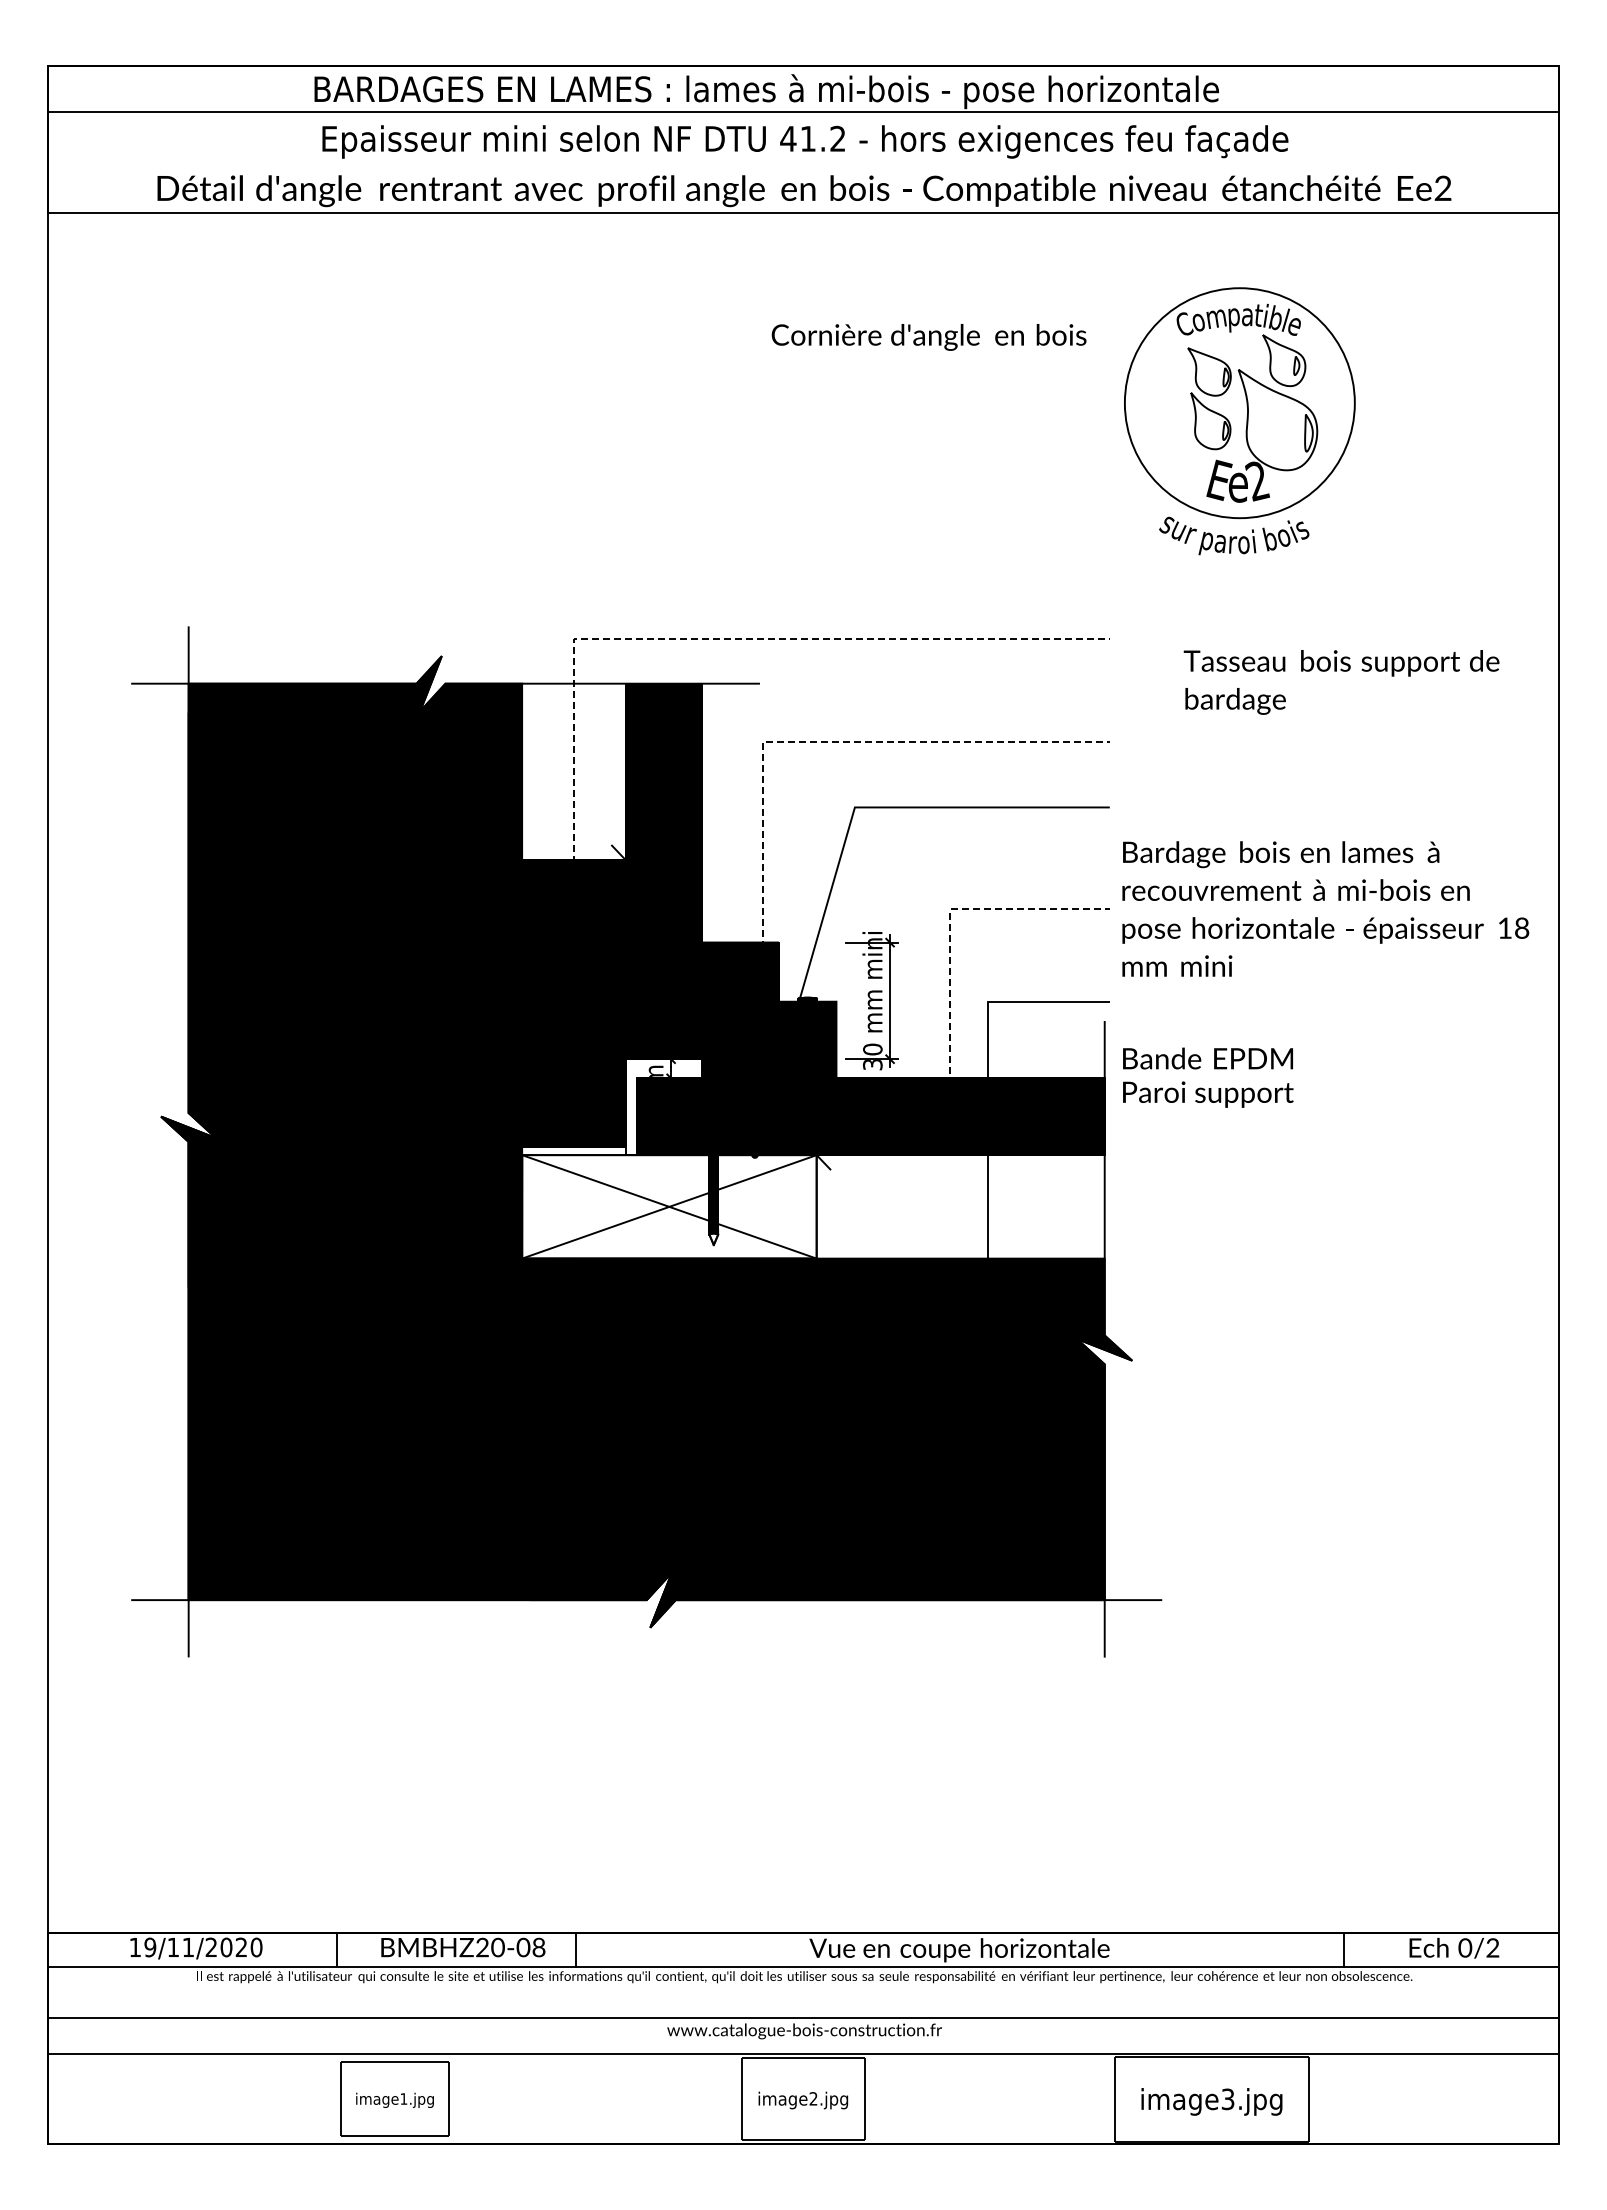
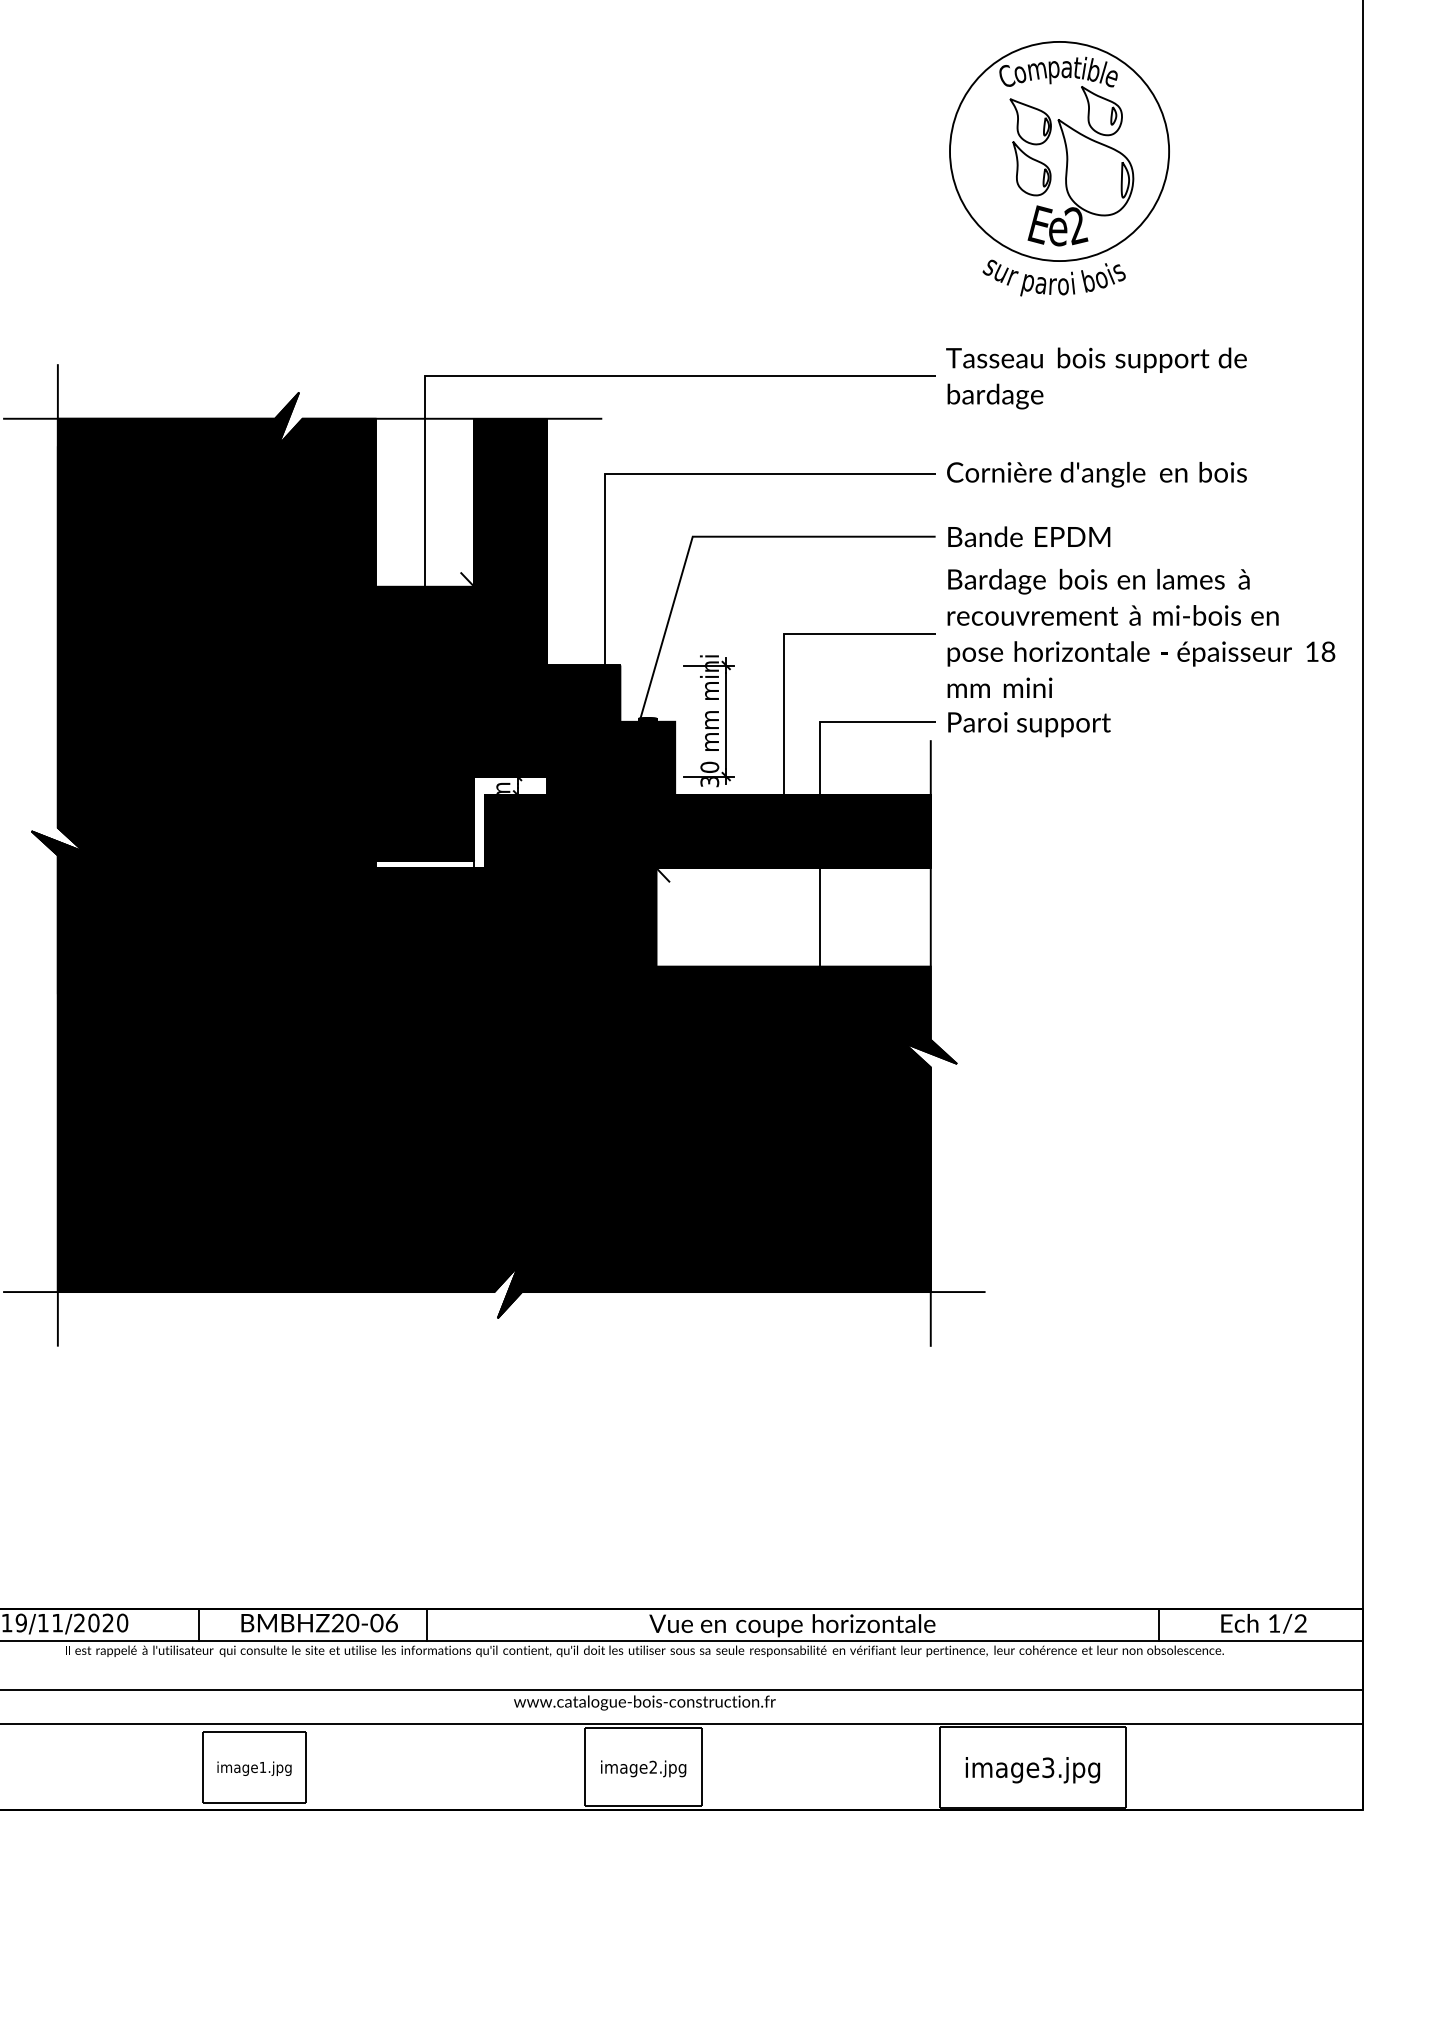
text: (928, 337) -> (1096, 474), moved
line: (690, 639) -> (536, 376), dashed -> solid
text: (1341, 682) -> (1096, 378), moved
line: (827, 741) -> (666, 473), dashed -> solid
line: (950, 933) -> (783, 656), dashed -> solid
text: (1207, 1058) -> (1028, 536), moved
text: (1208, 1094) -> (1029, 724), moved
fill: (669, 1206) -> (516, 916), added
fill: (713, 1239) -> (557, 948), added
text: (538, 1946) -> (391, 1622), \c16711848;BMBHZ20-08 -> \c16711848;BMBHZ20-06
text: (1465, 1947) -> (1274, 1623), 0/2 -> 1/2

